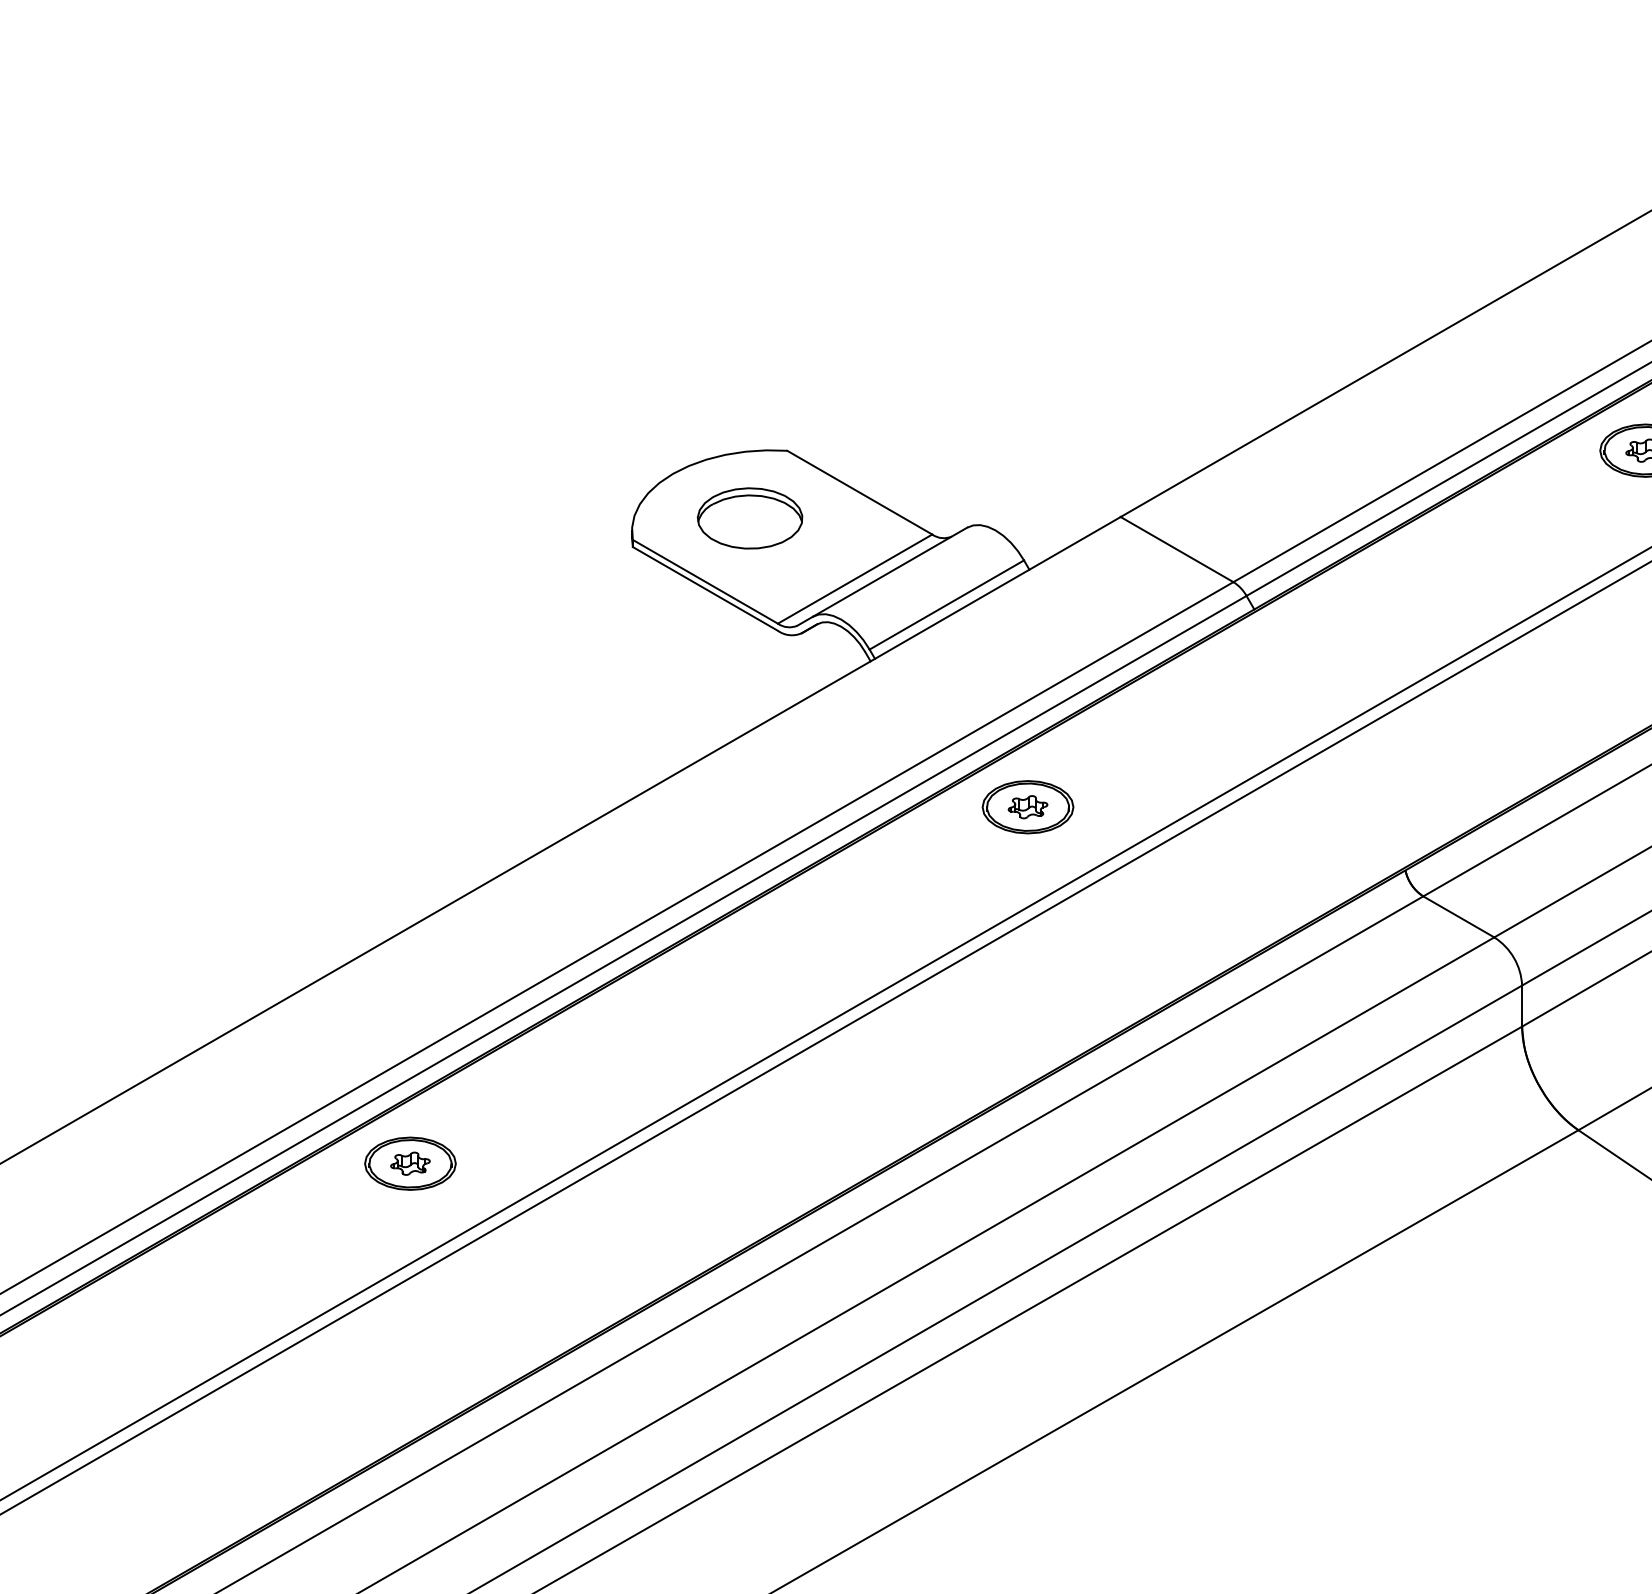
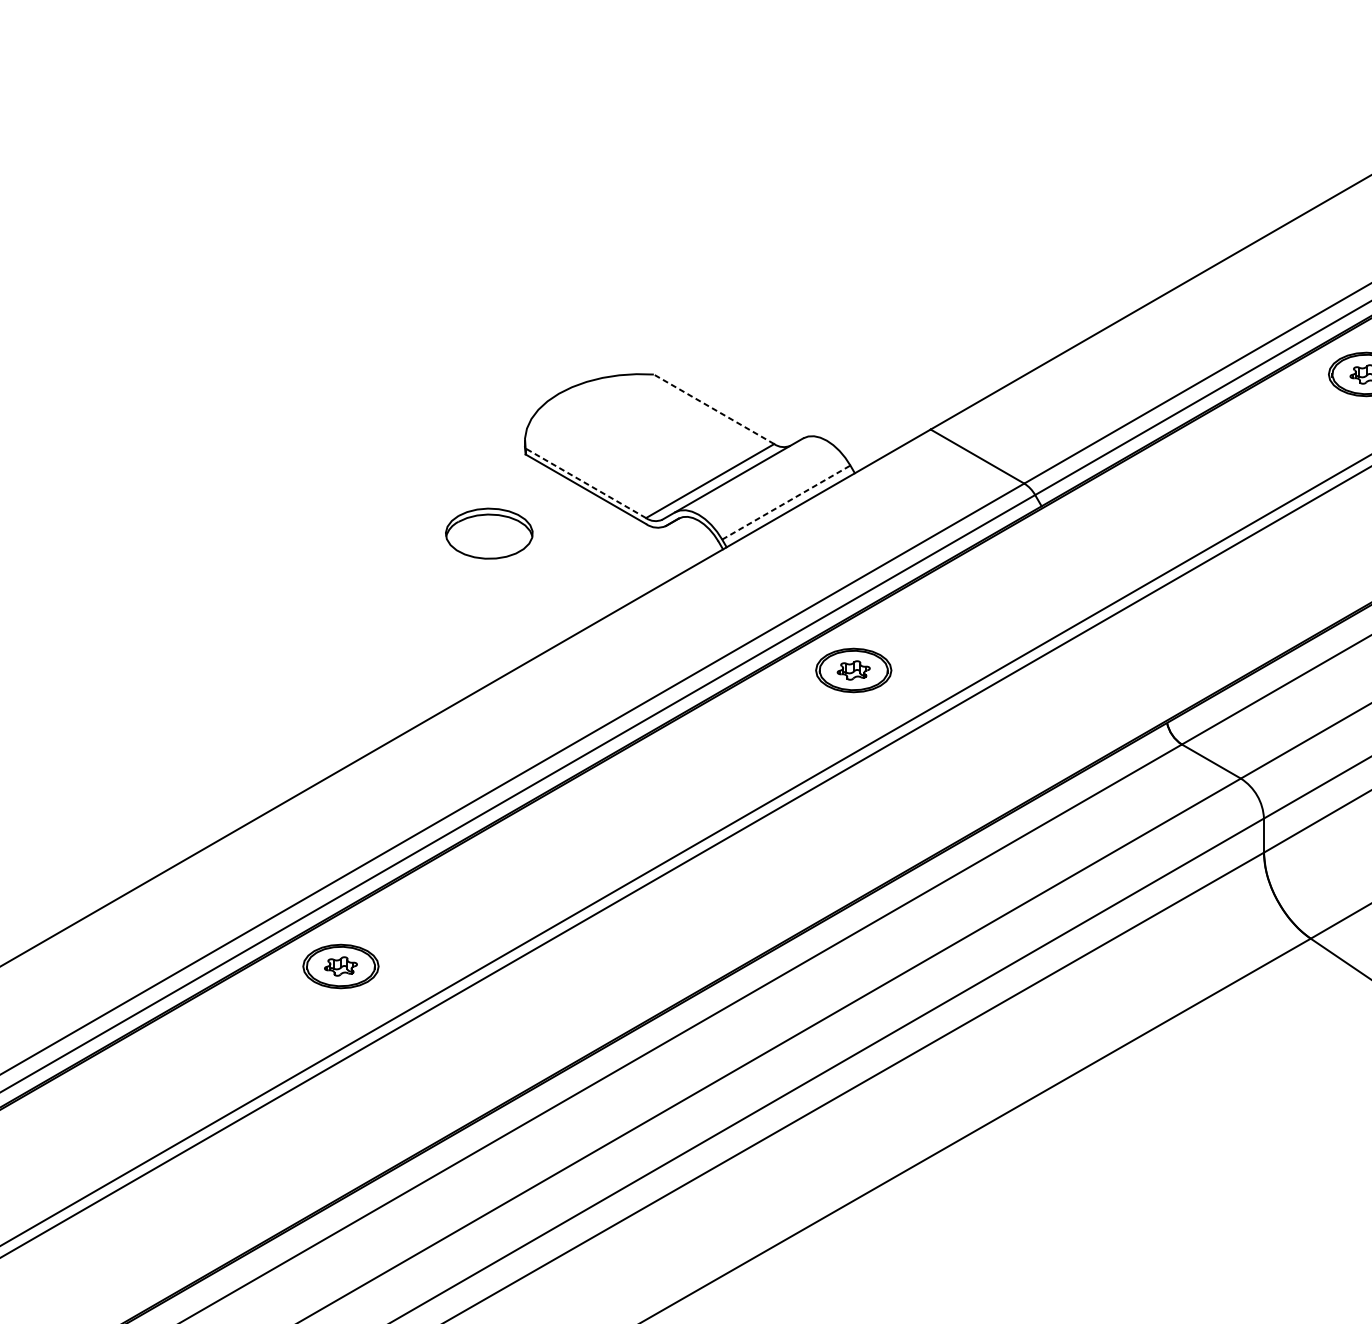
line: (859, 492) -> (713, 409), solid -> dashed
part: (749, 518) -> (488, 533), moved
line: (705, 581) -> (585, 483), solid -> dashed
line: (947, 604) -> (786, 502), solid -> dashed

